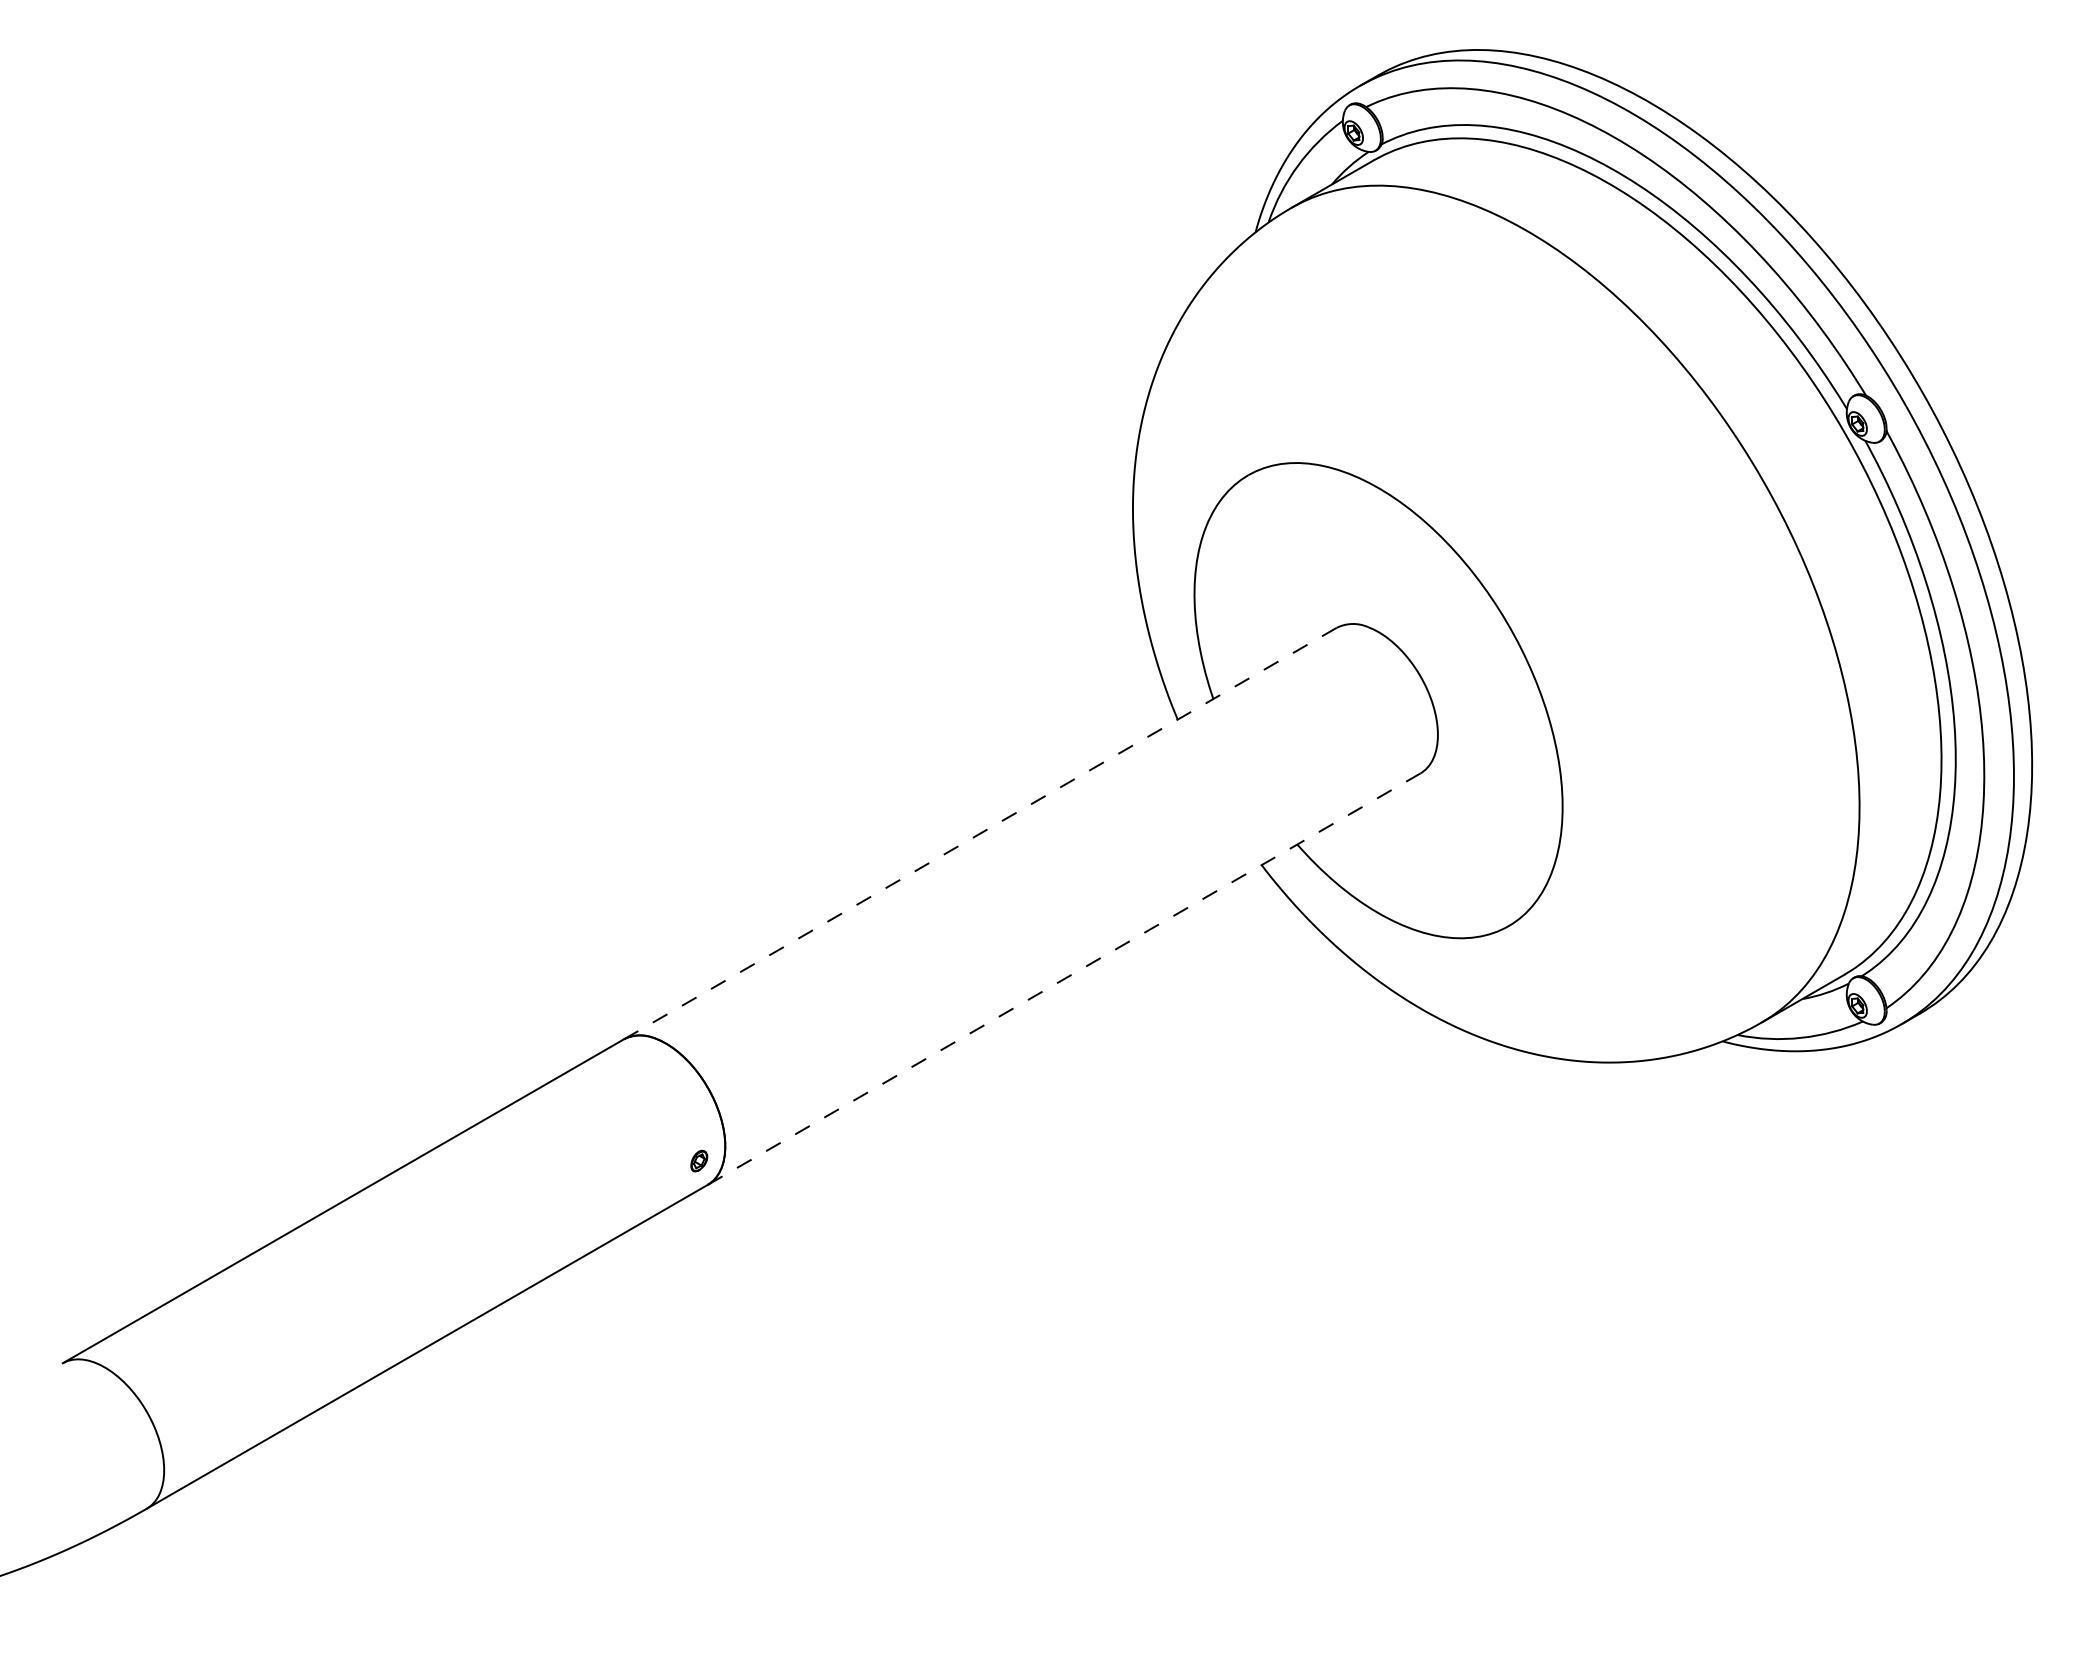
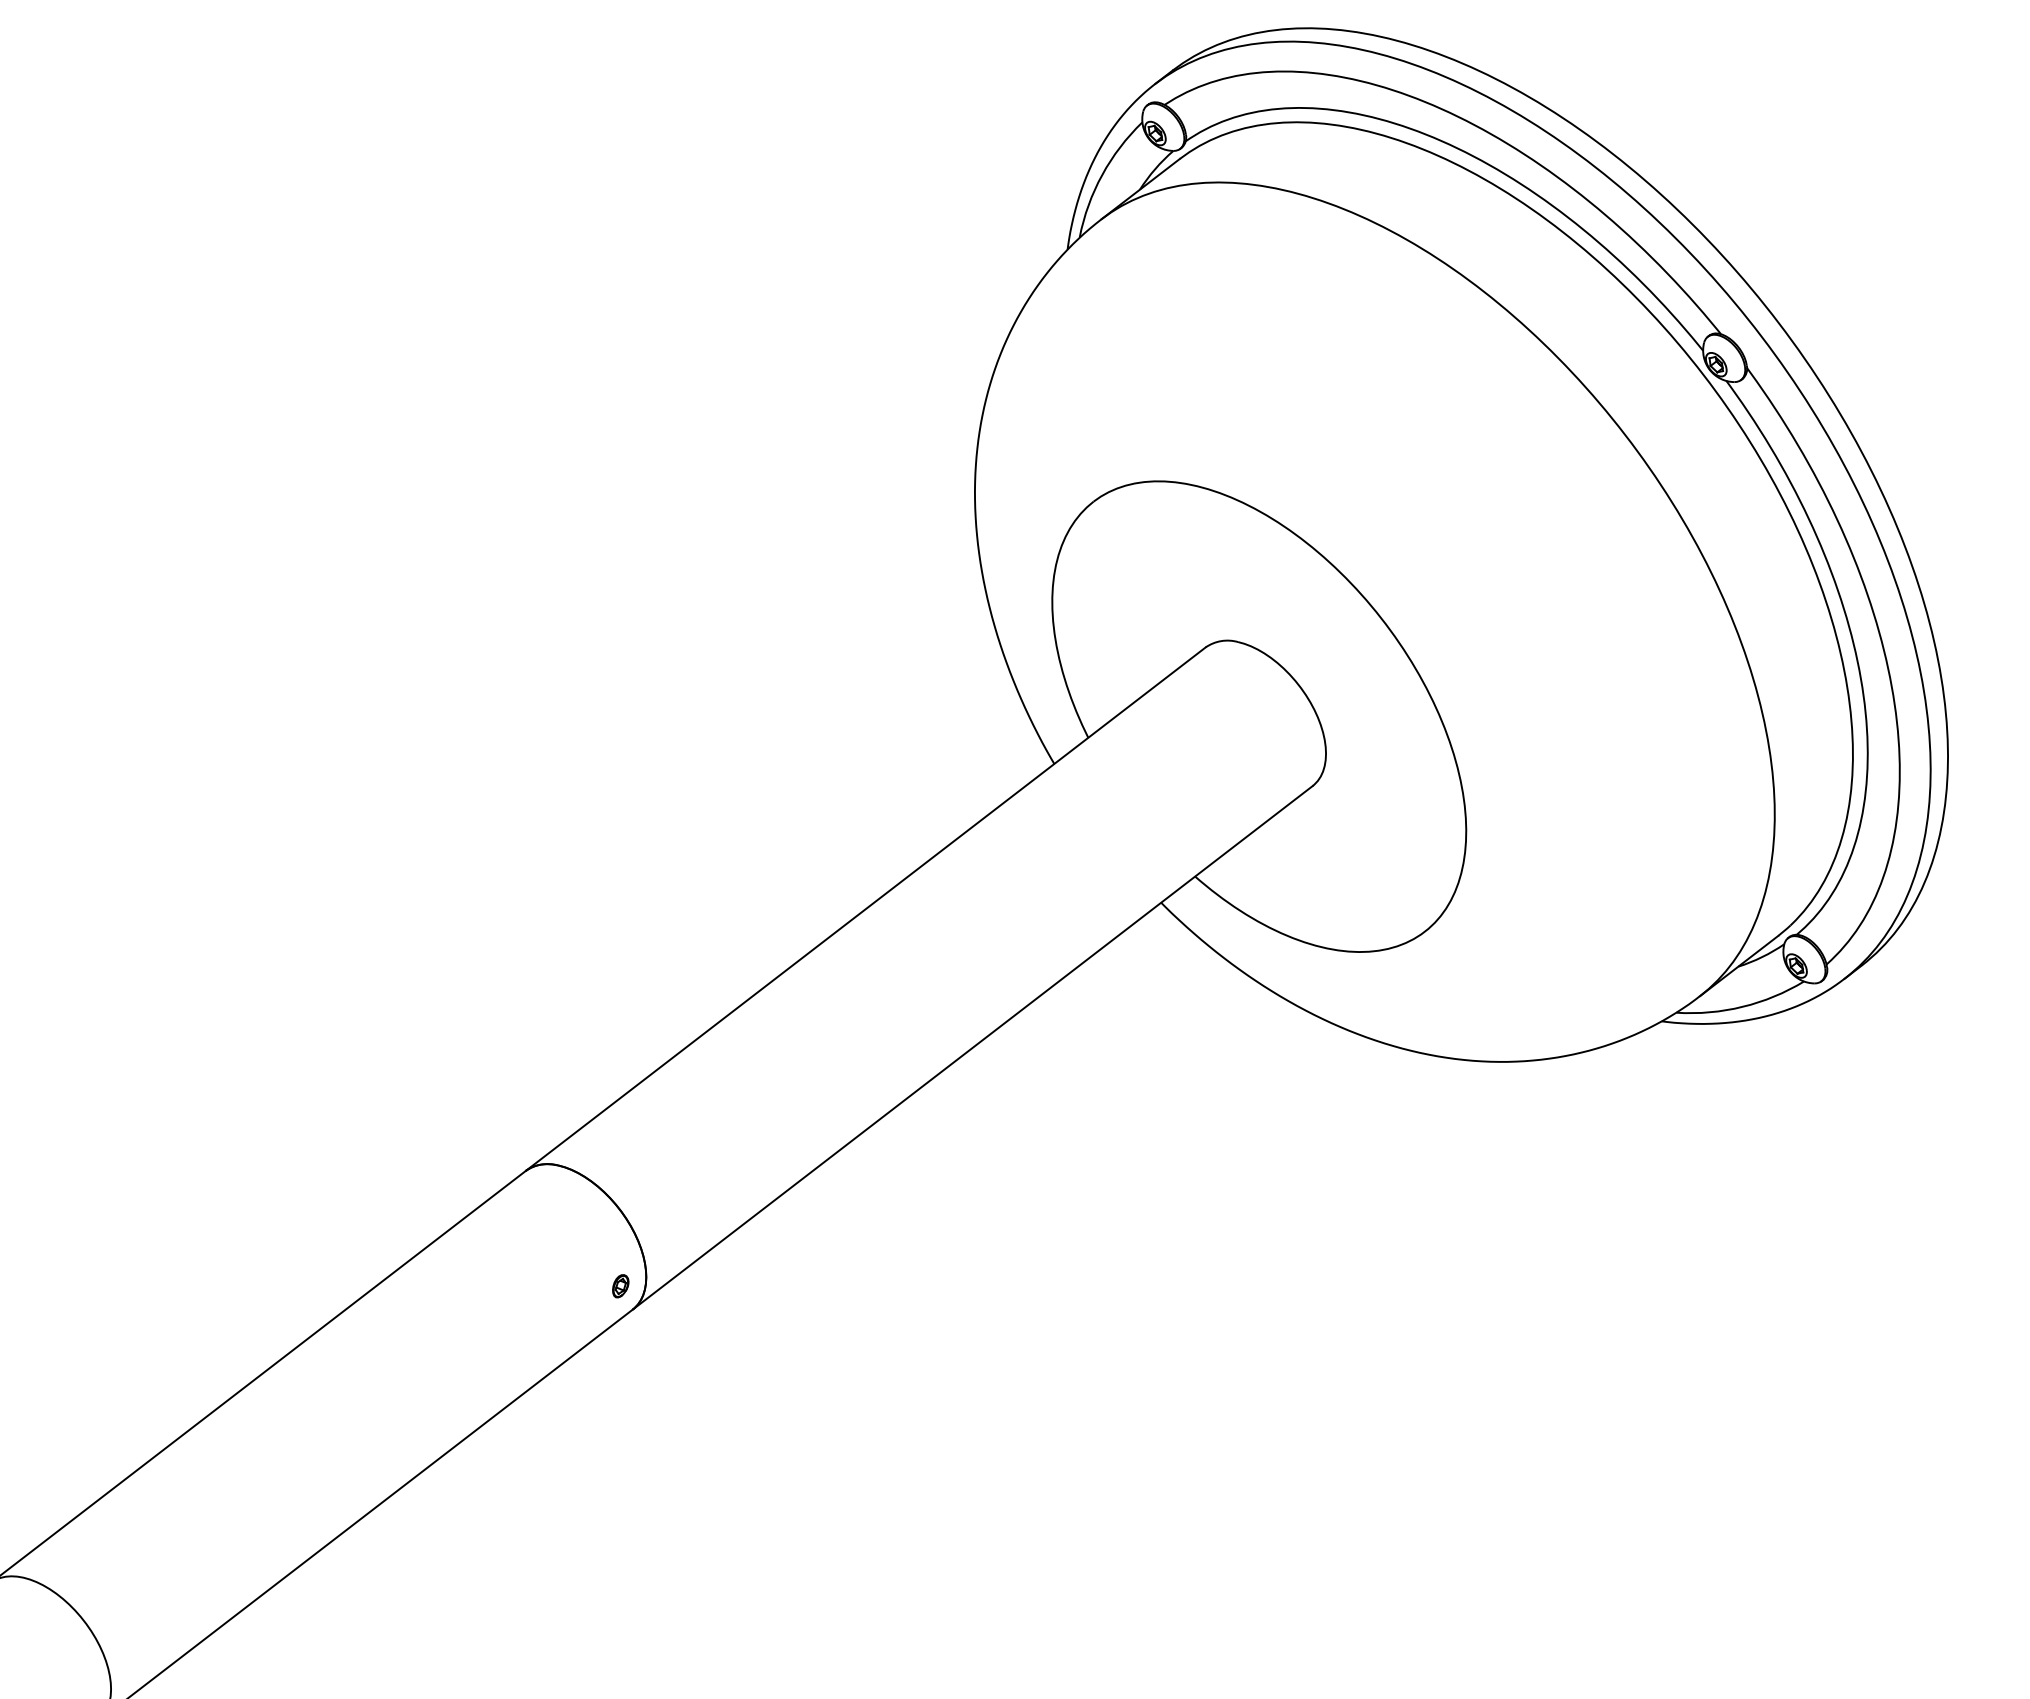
line: (979, 833) -> (865, 908), dashed -> solid
line: (1064, 978) -> (972, 1047), dashed -> solid

